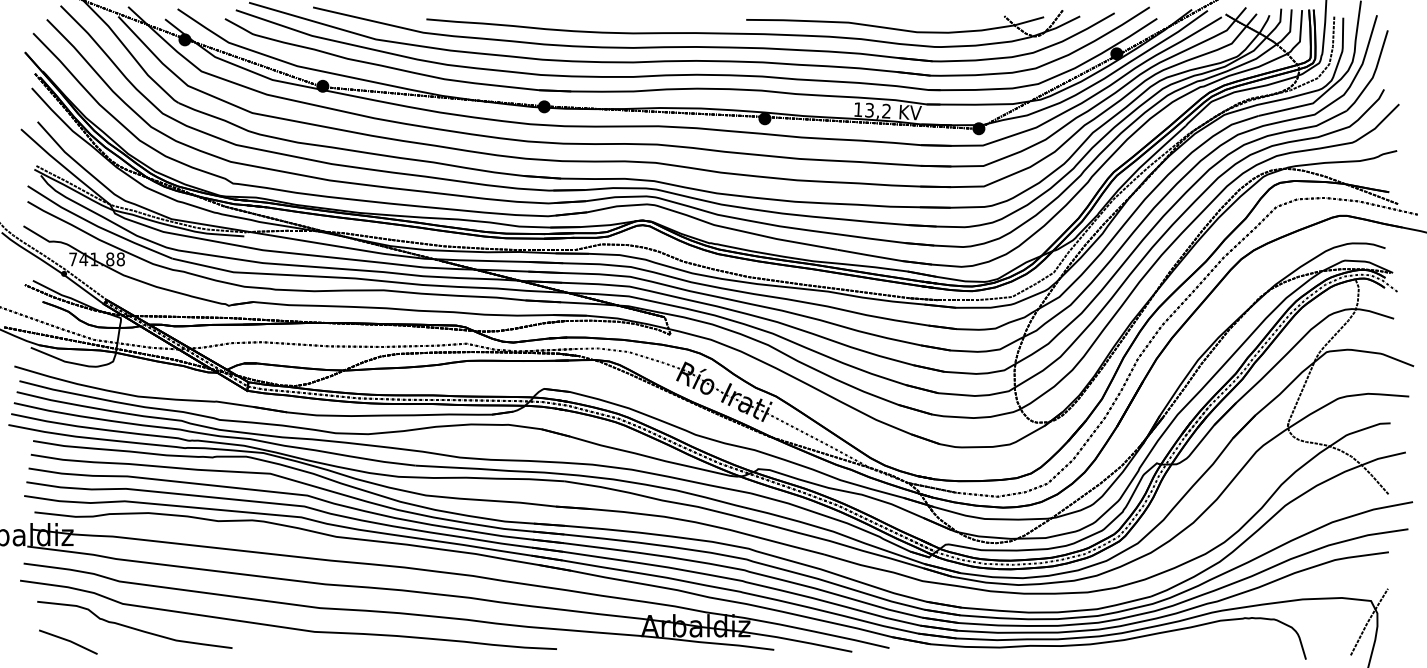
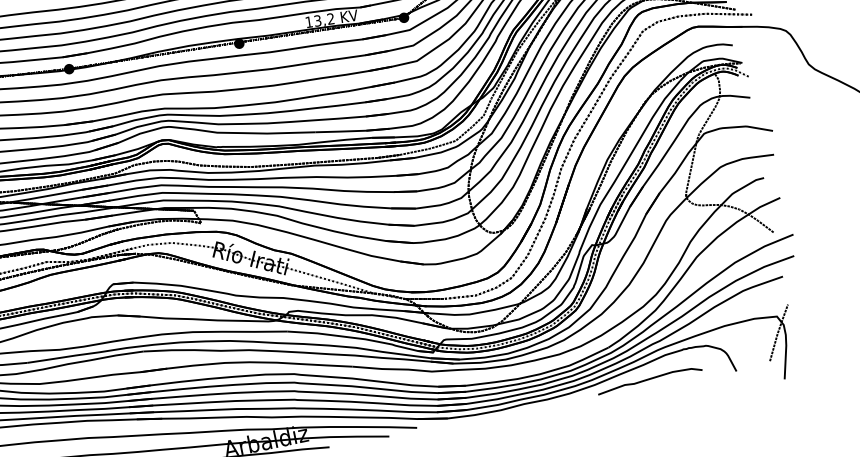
curve: (1194, 647) -> (649, 379), added

